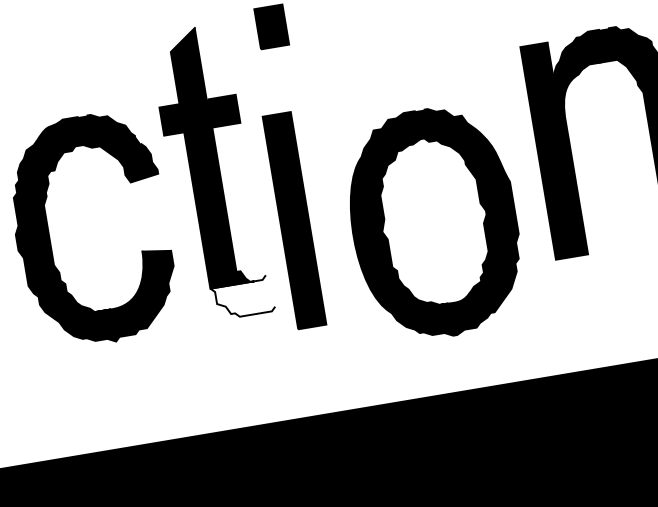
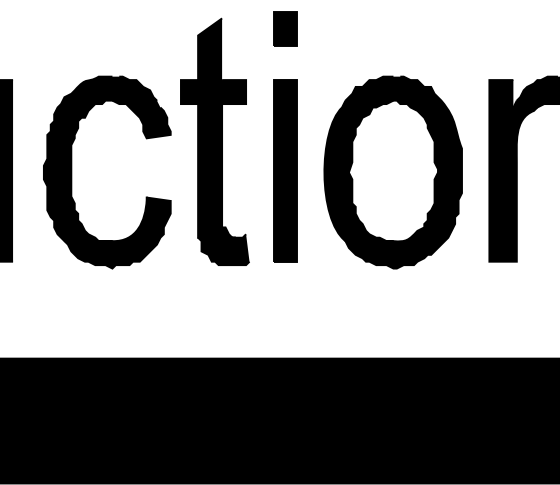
part: (294, 220) -> (285, 170), moved
part: (433, 223) -> (392, 172), moved
fill: (242, 297) -> (223, 249), added

